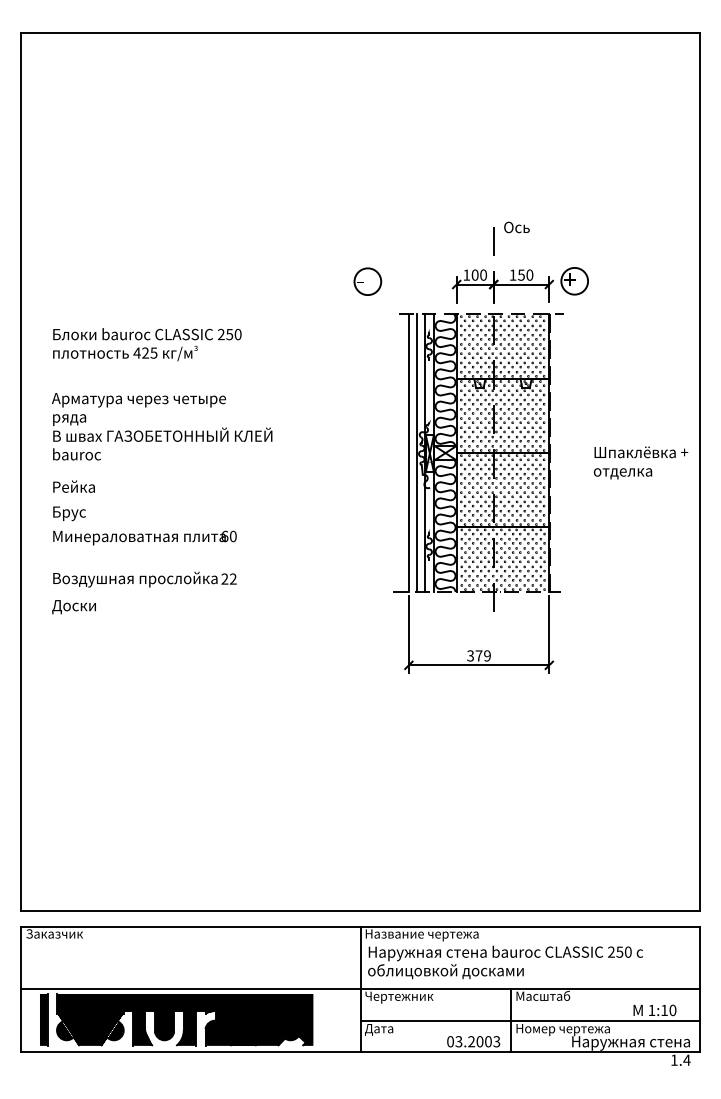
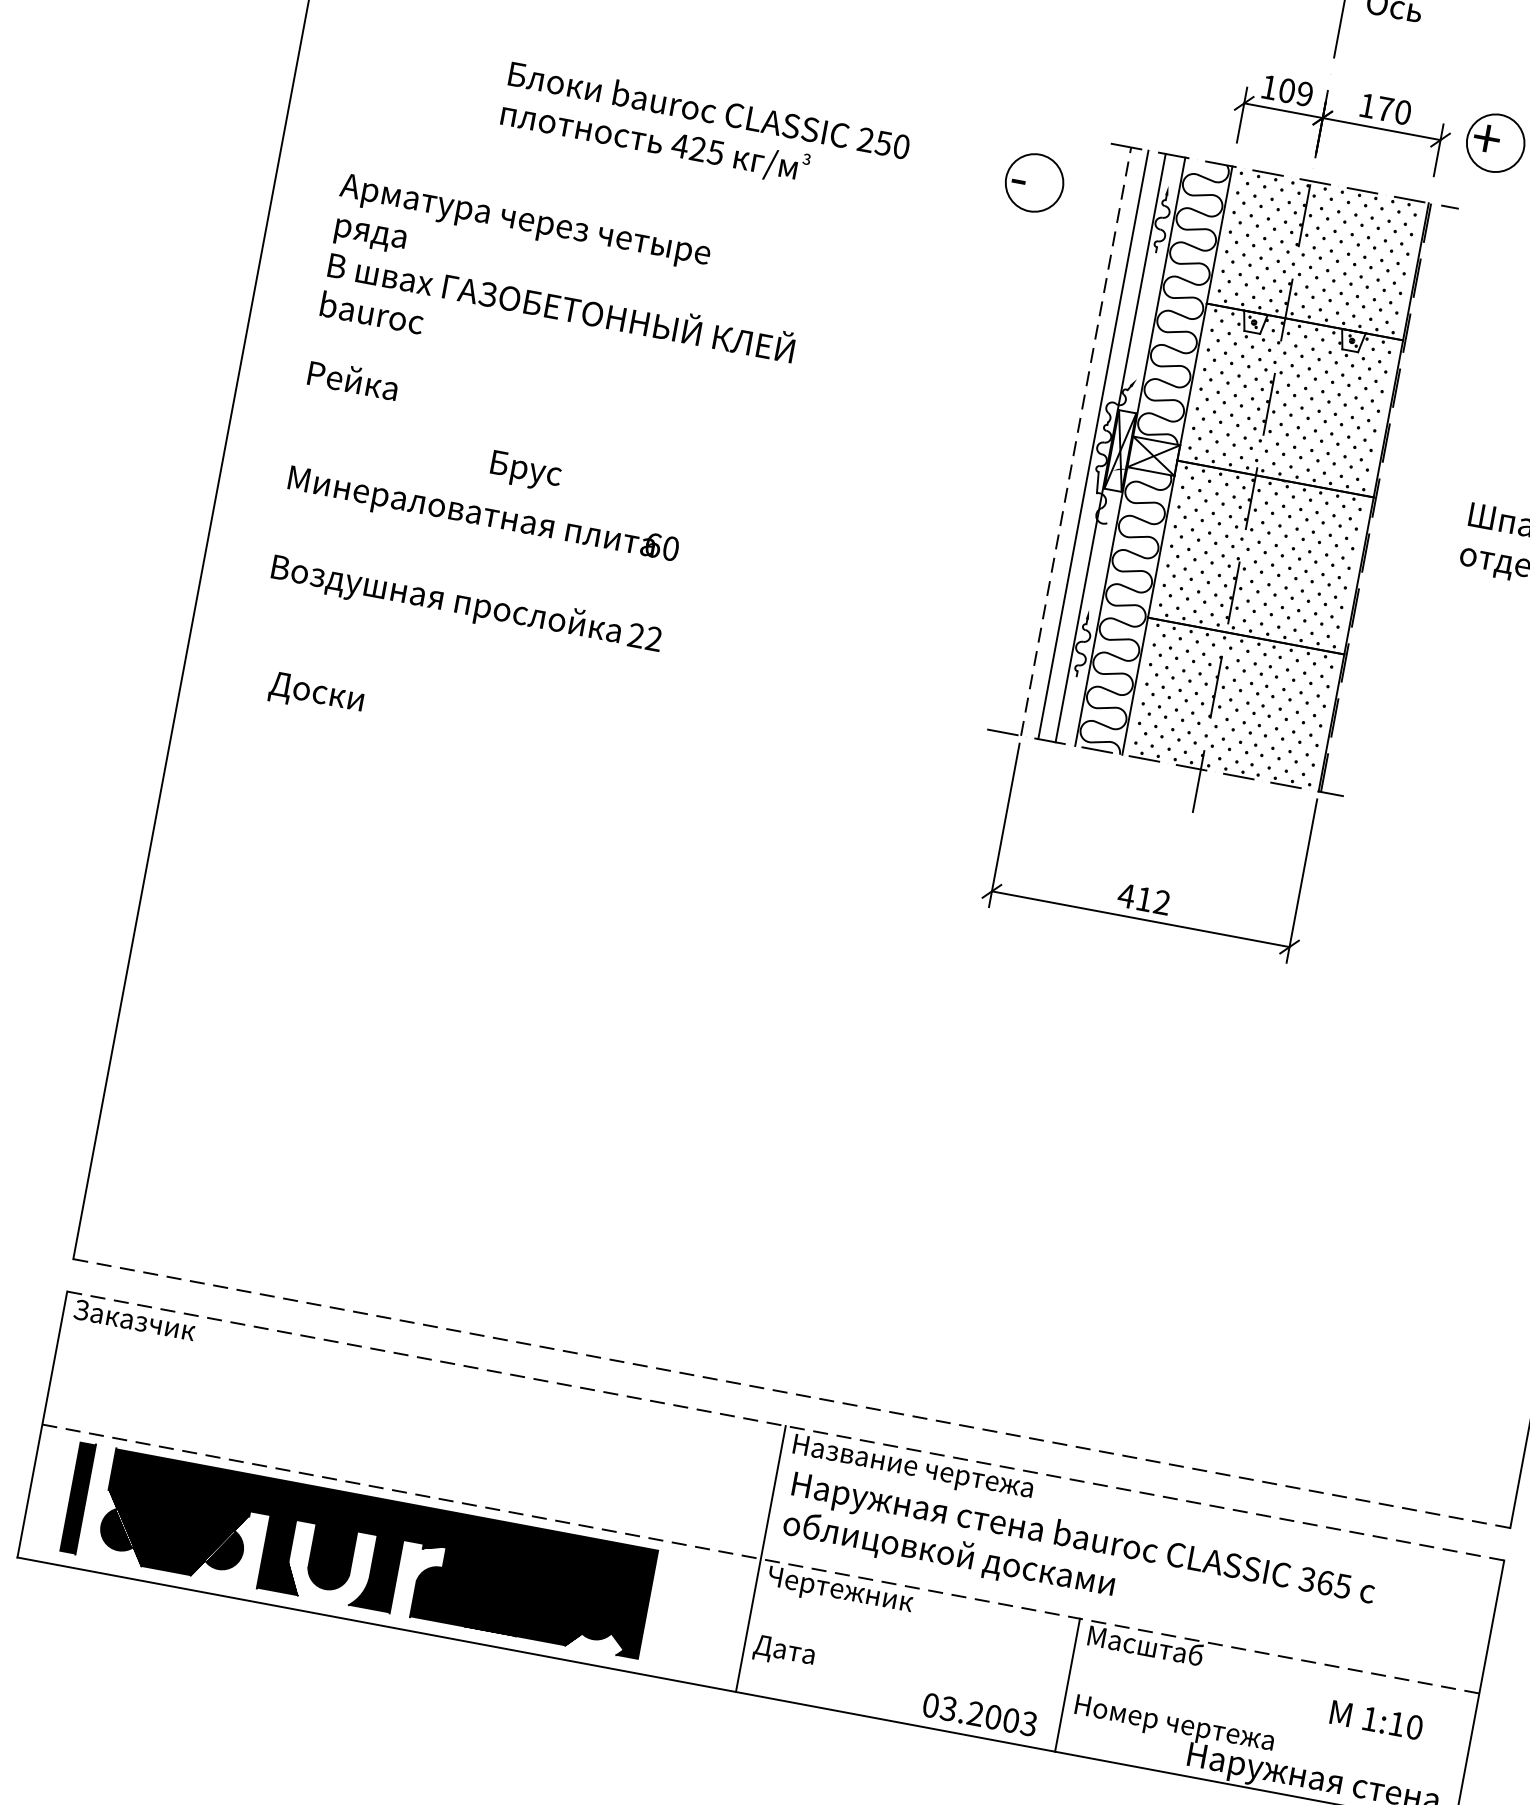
text: (483, 274) -> (1305, 92), 100 -> 109
text: (521, 274) -> (1385, 107), 150 -> 170
part: (367, 281) -> (1033, 182), moved
text: (147, 344) -> (705, 131), moved
line: (408, 453) -> (1075, 442), solid -> dashed
text: (69, 513) -> (525, 471), moved
text: (73, 607) -> (315, 694), moved
text: (478, 655) -> (1143, 898), 379 -> 412
line: (360, 911) -> (791, 1393), solid -> dashed
line: (360, 926) -> (785, 1425), solid -> dashed
text: (619, 951) -> (1324, 1581), 250 -> 365
line: (360, 989) -> (760, 1559), solid -> dashed
line: (529, 1020) -> (1106, 1691), removed

